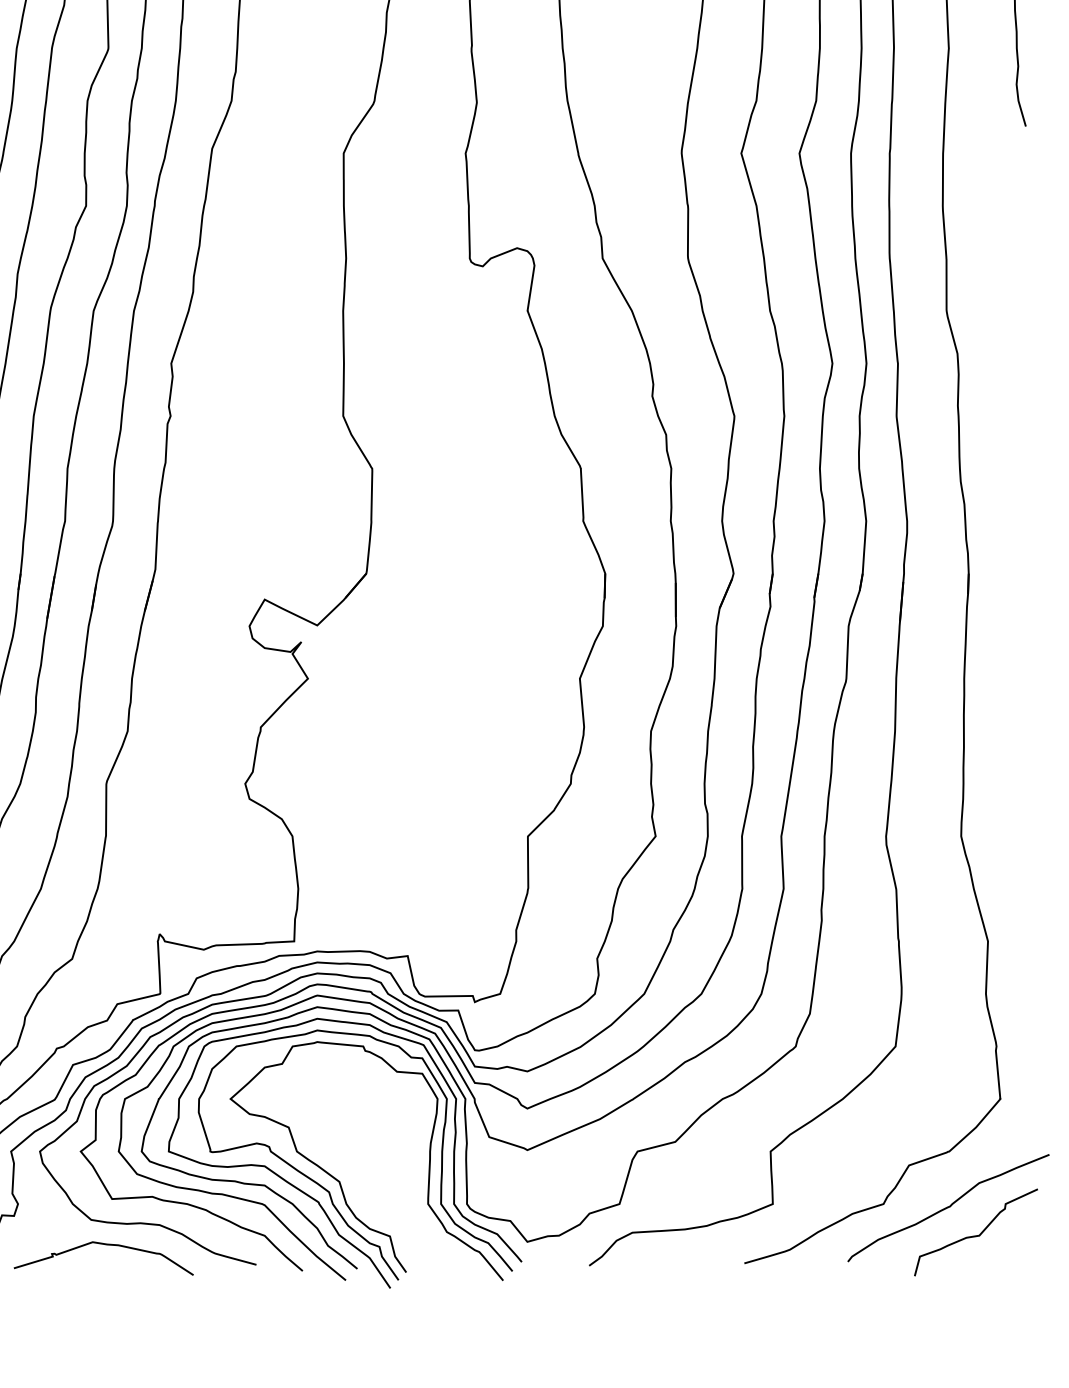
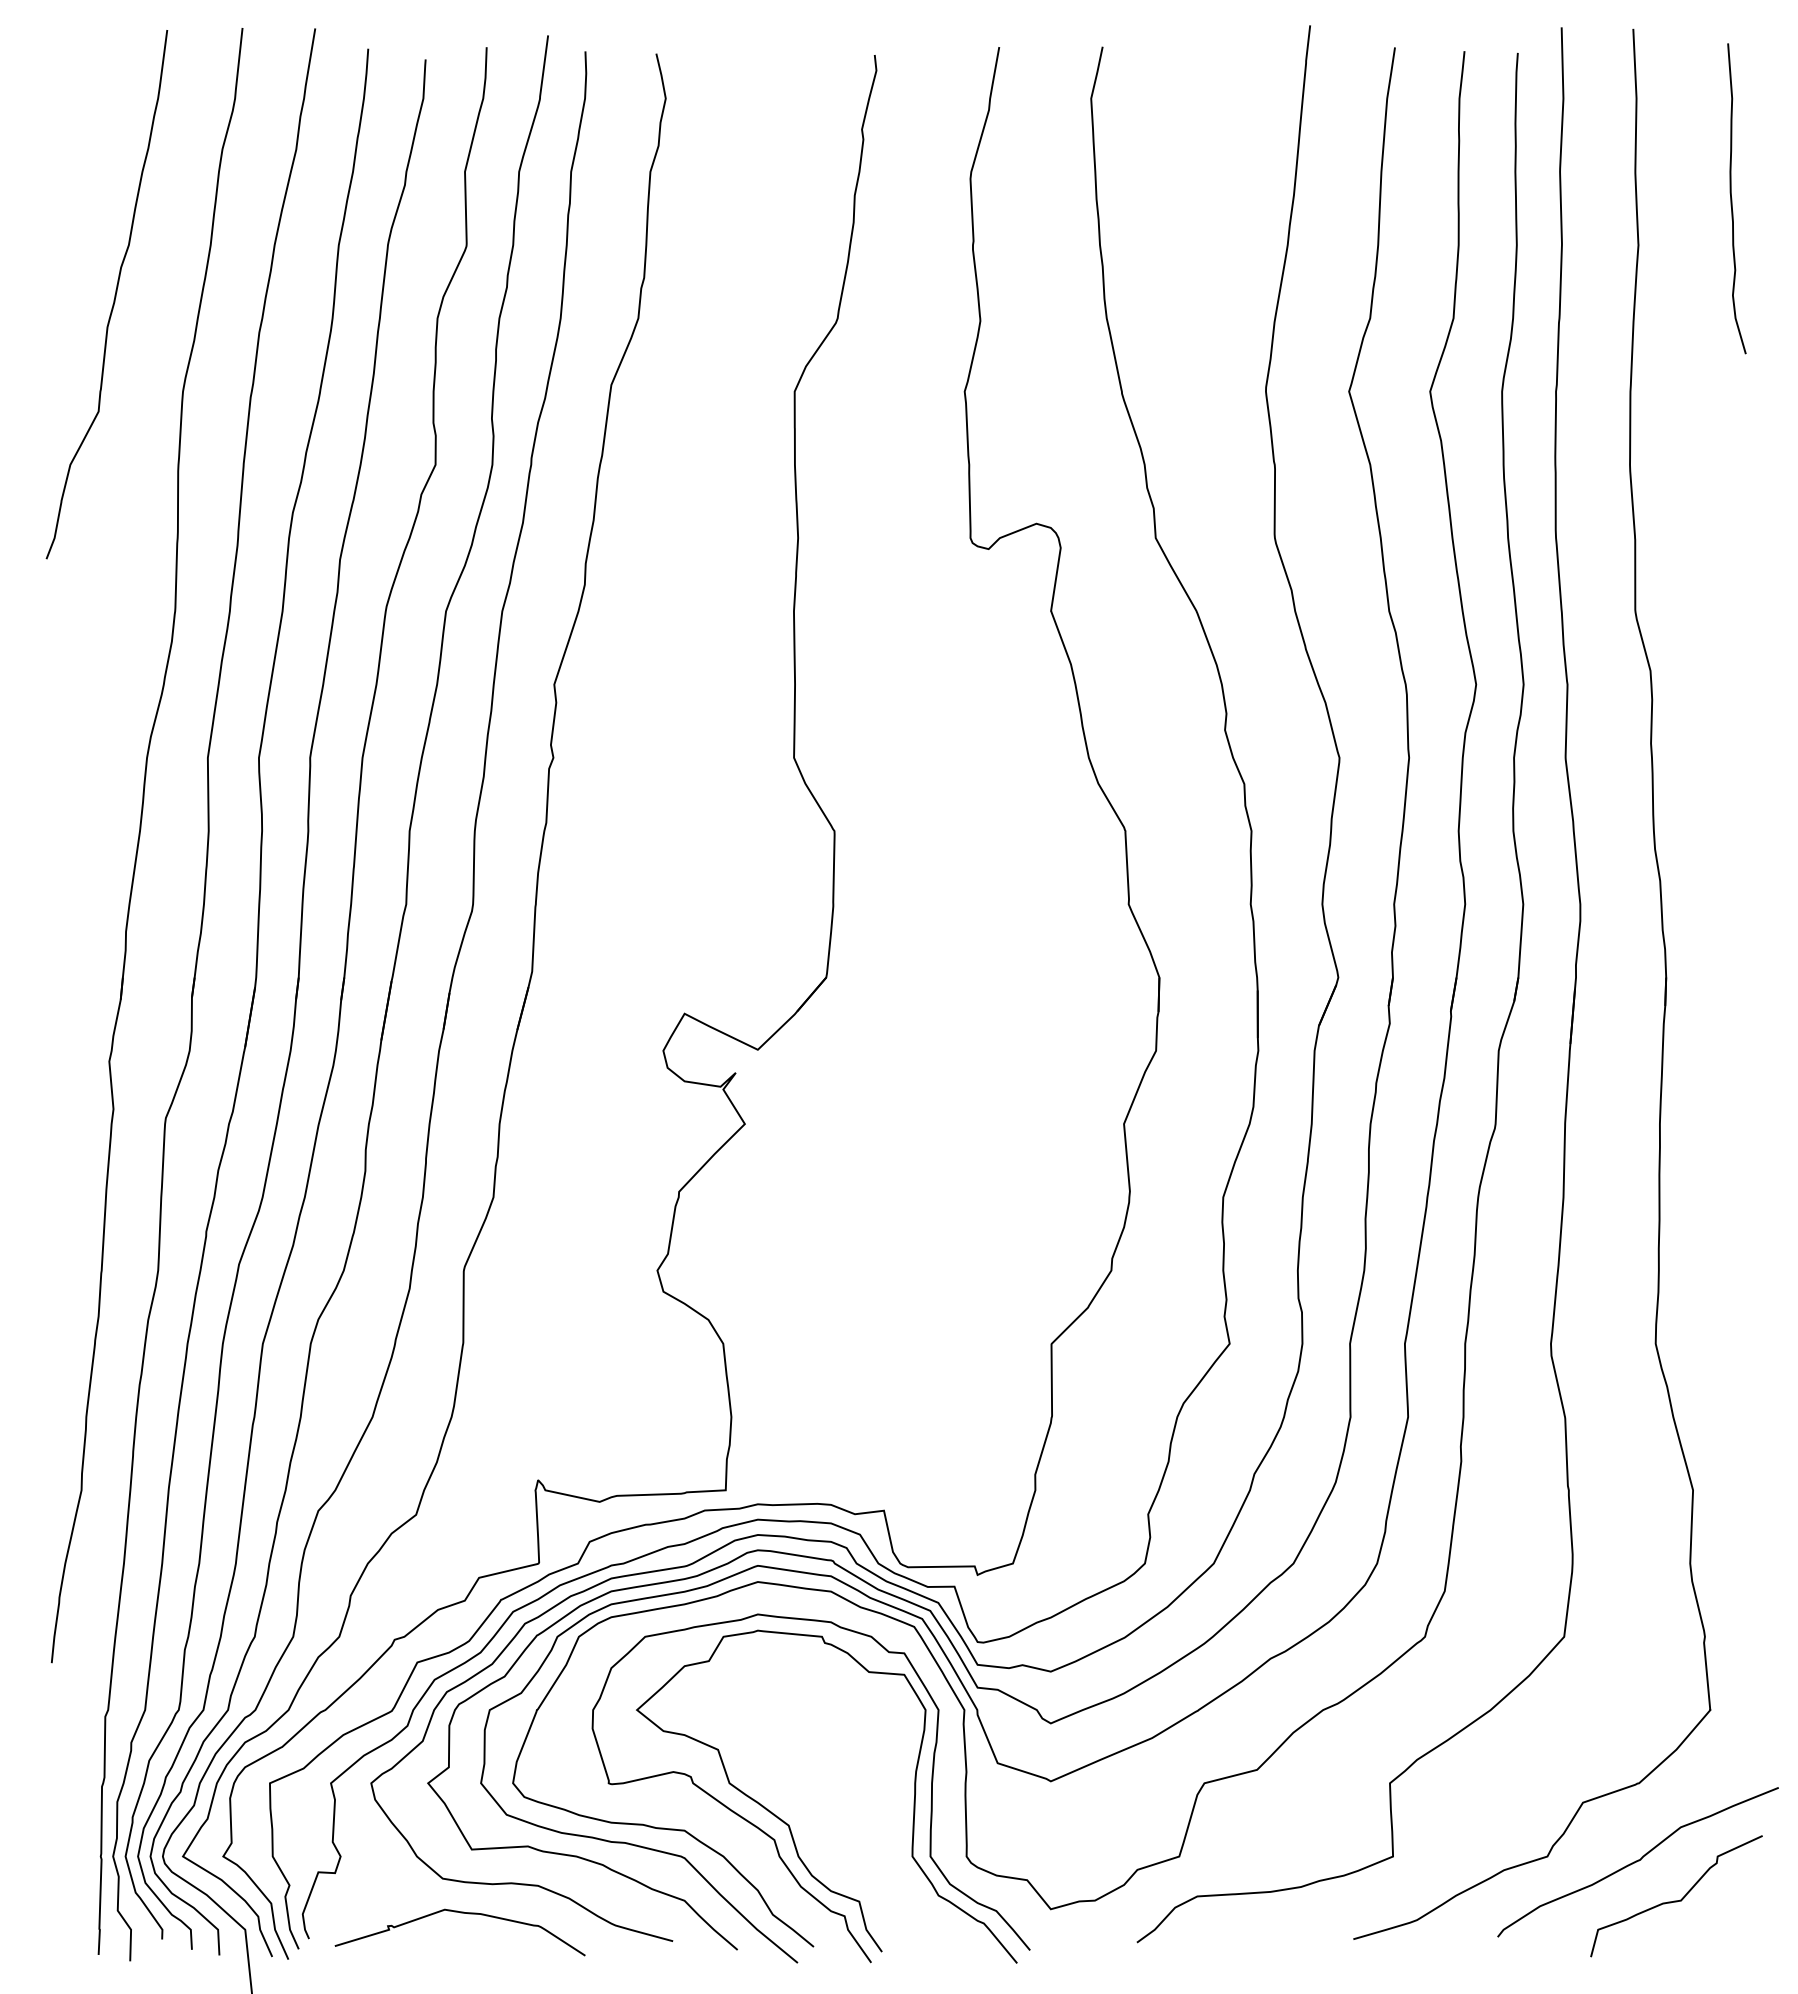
curve: (314, 1198) -> (753, 1848), removed

